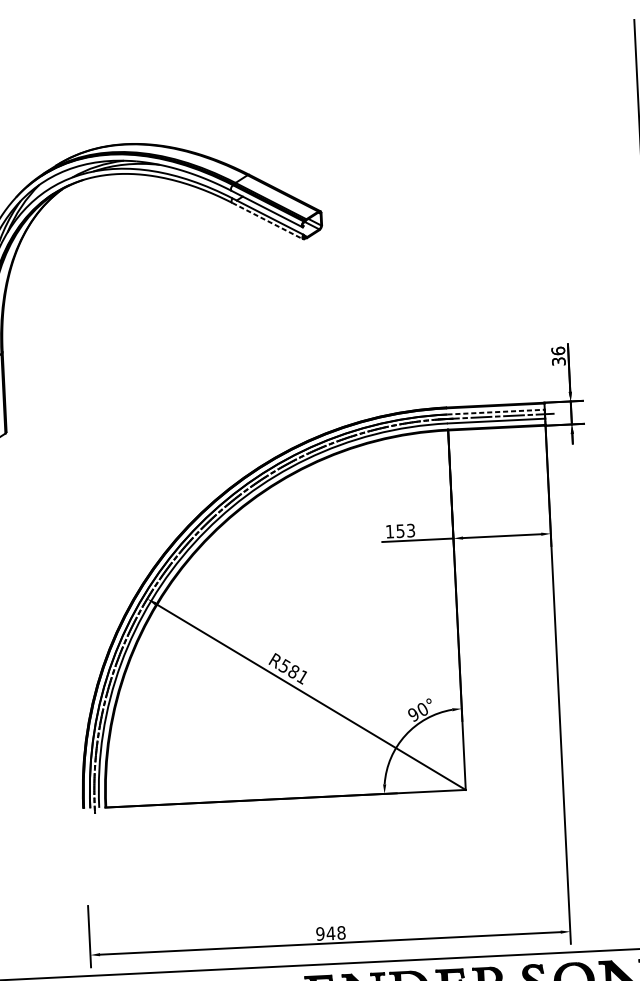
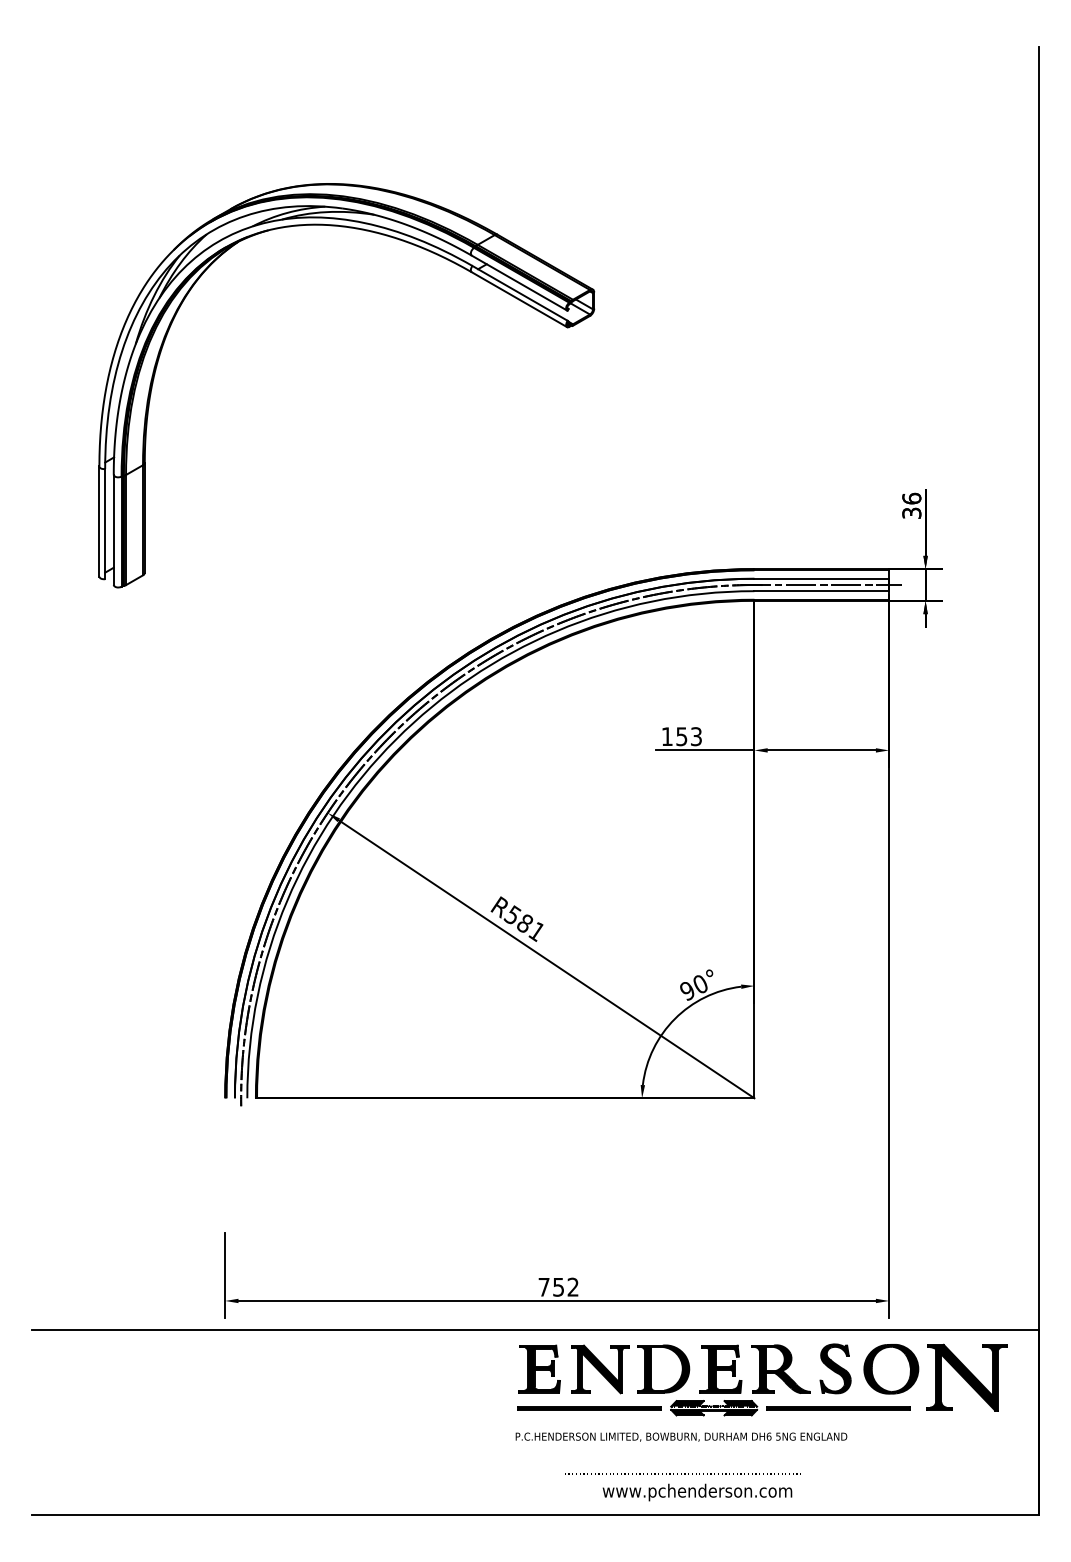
line: (267, 220) -> (519, 299), dashed -> solid
line: (496, 411) -> (822, 578), dashed -> solid
text: (330, 932) -> (558, 1286), 948 -> 752

